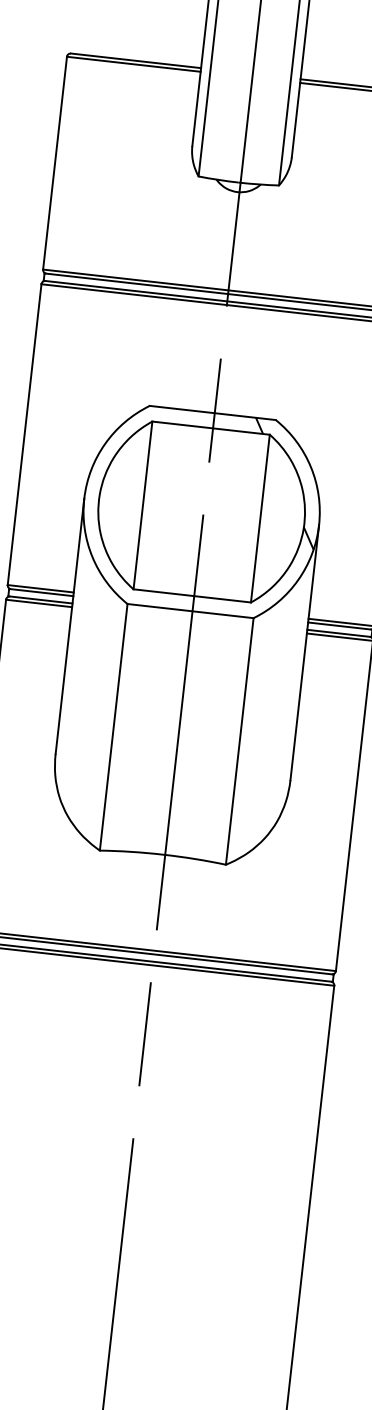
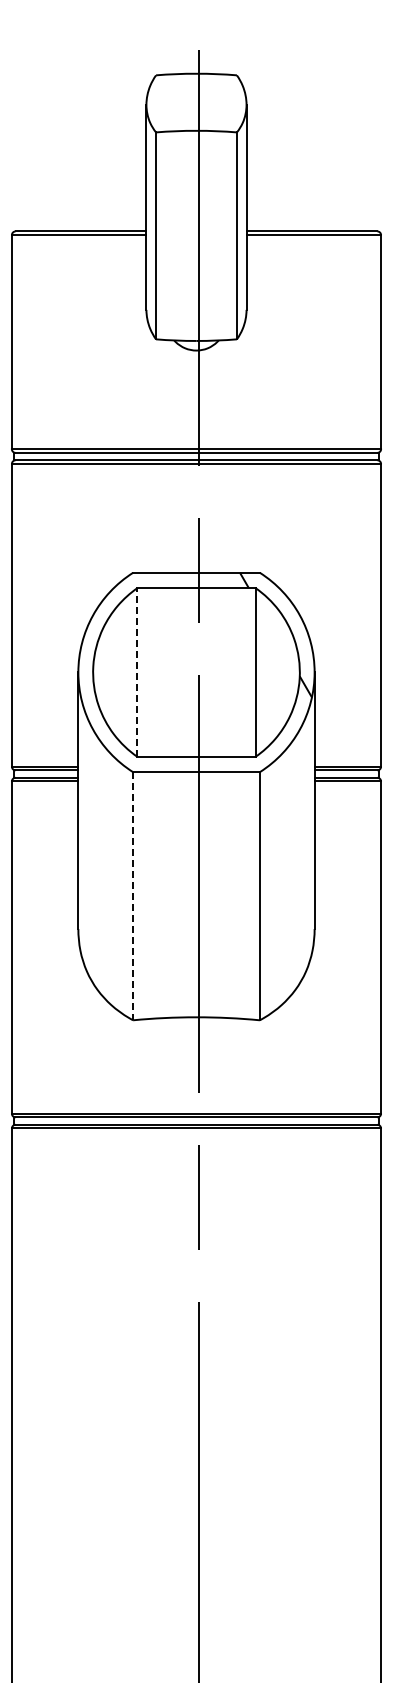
line: (143, 504) -> (137, 671), solid -> dashed
line: (114, 727) -> (133, 896), solid -> dashed

